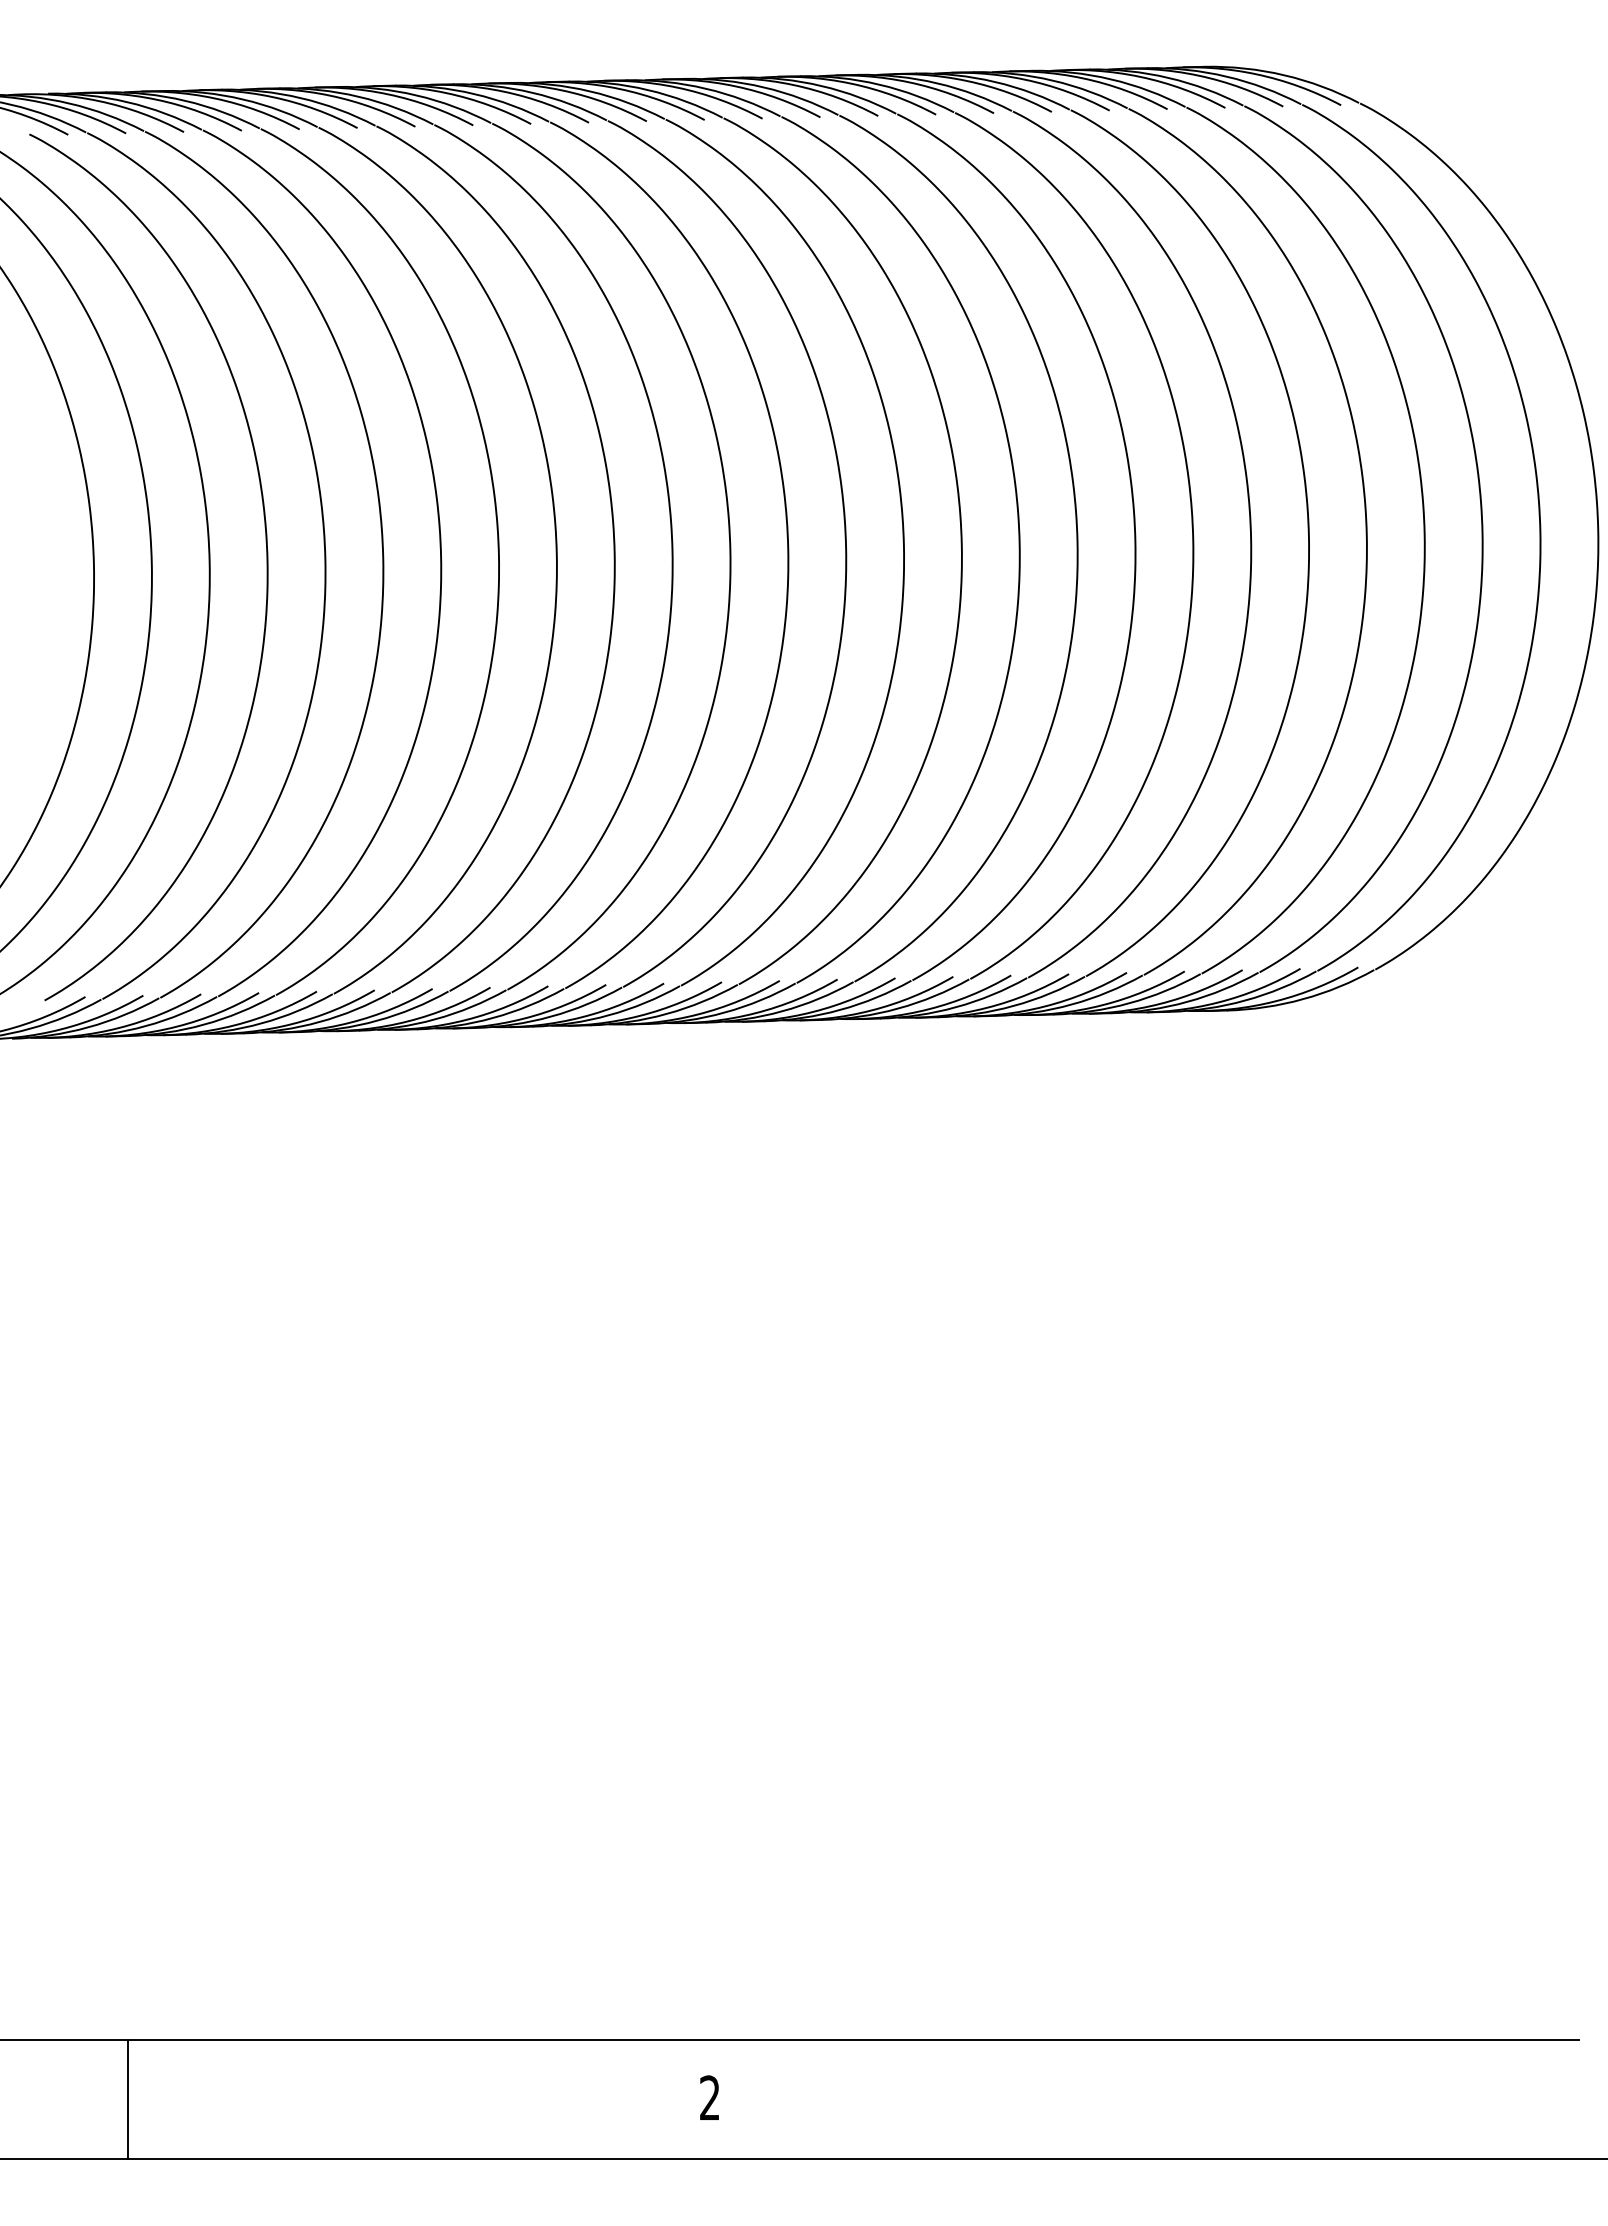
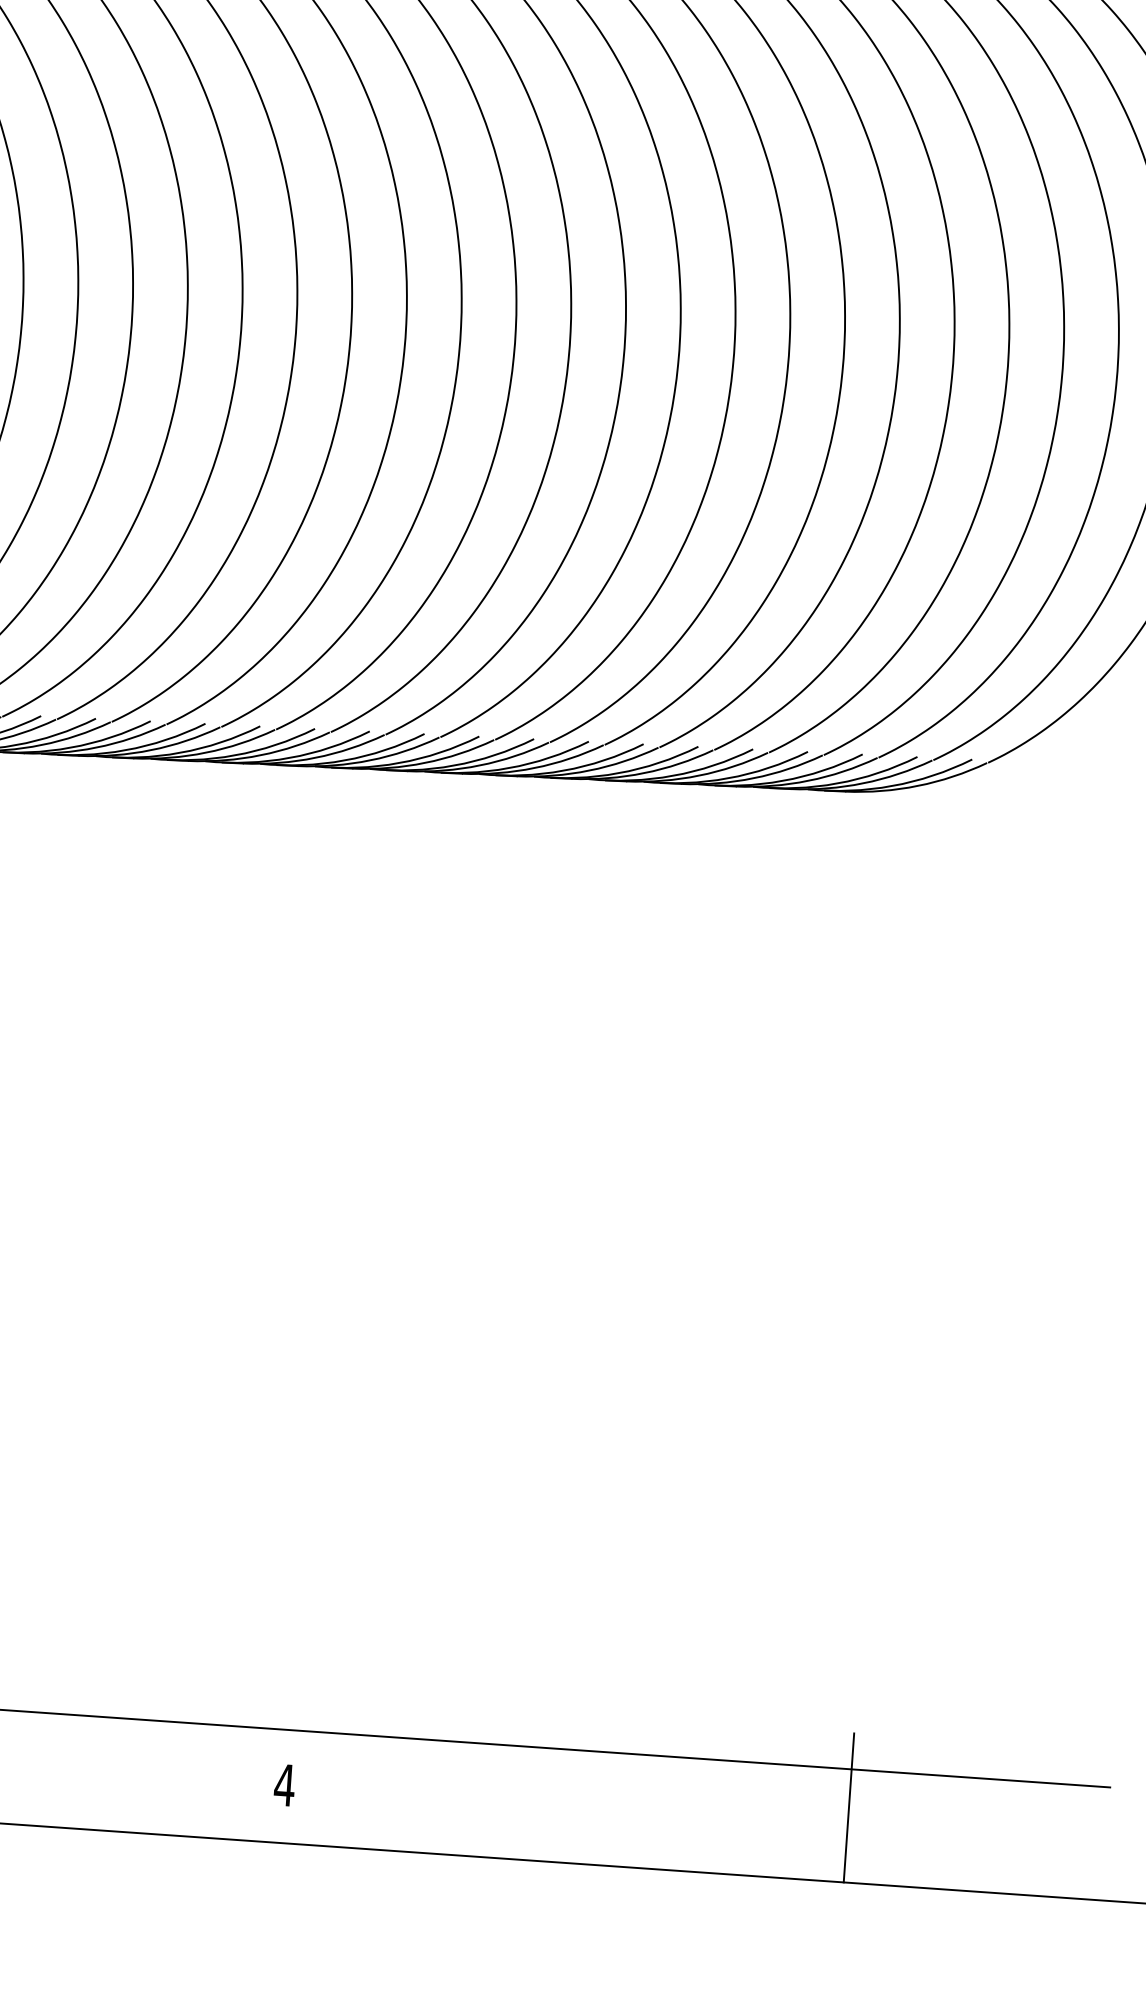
line: (1305, 2080) -> (848, 1808), added
text: (709, 2097) -> (284, 1784), 2 -> 4

